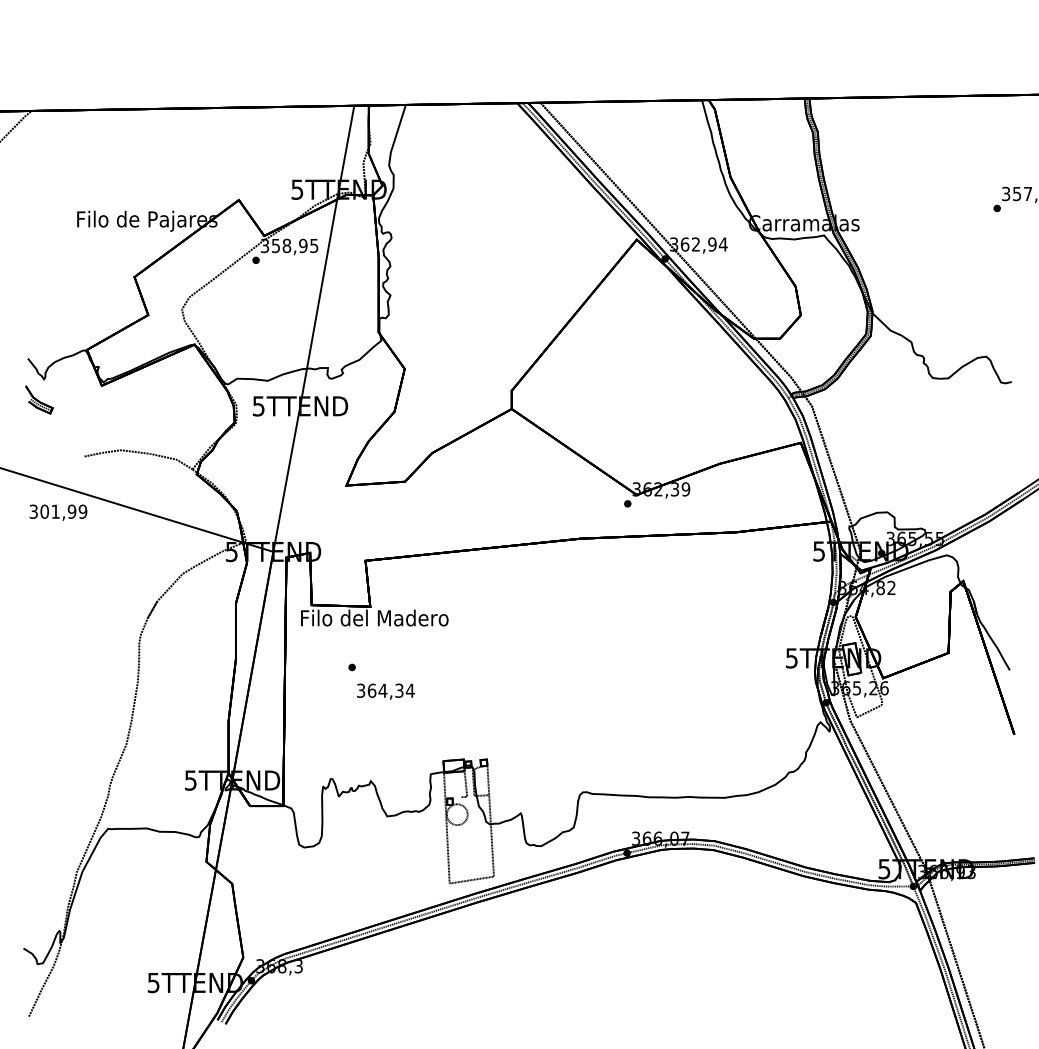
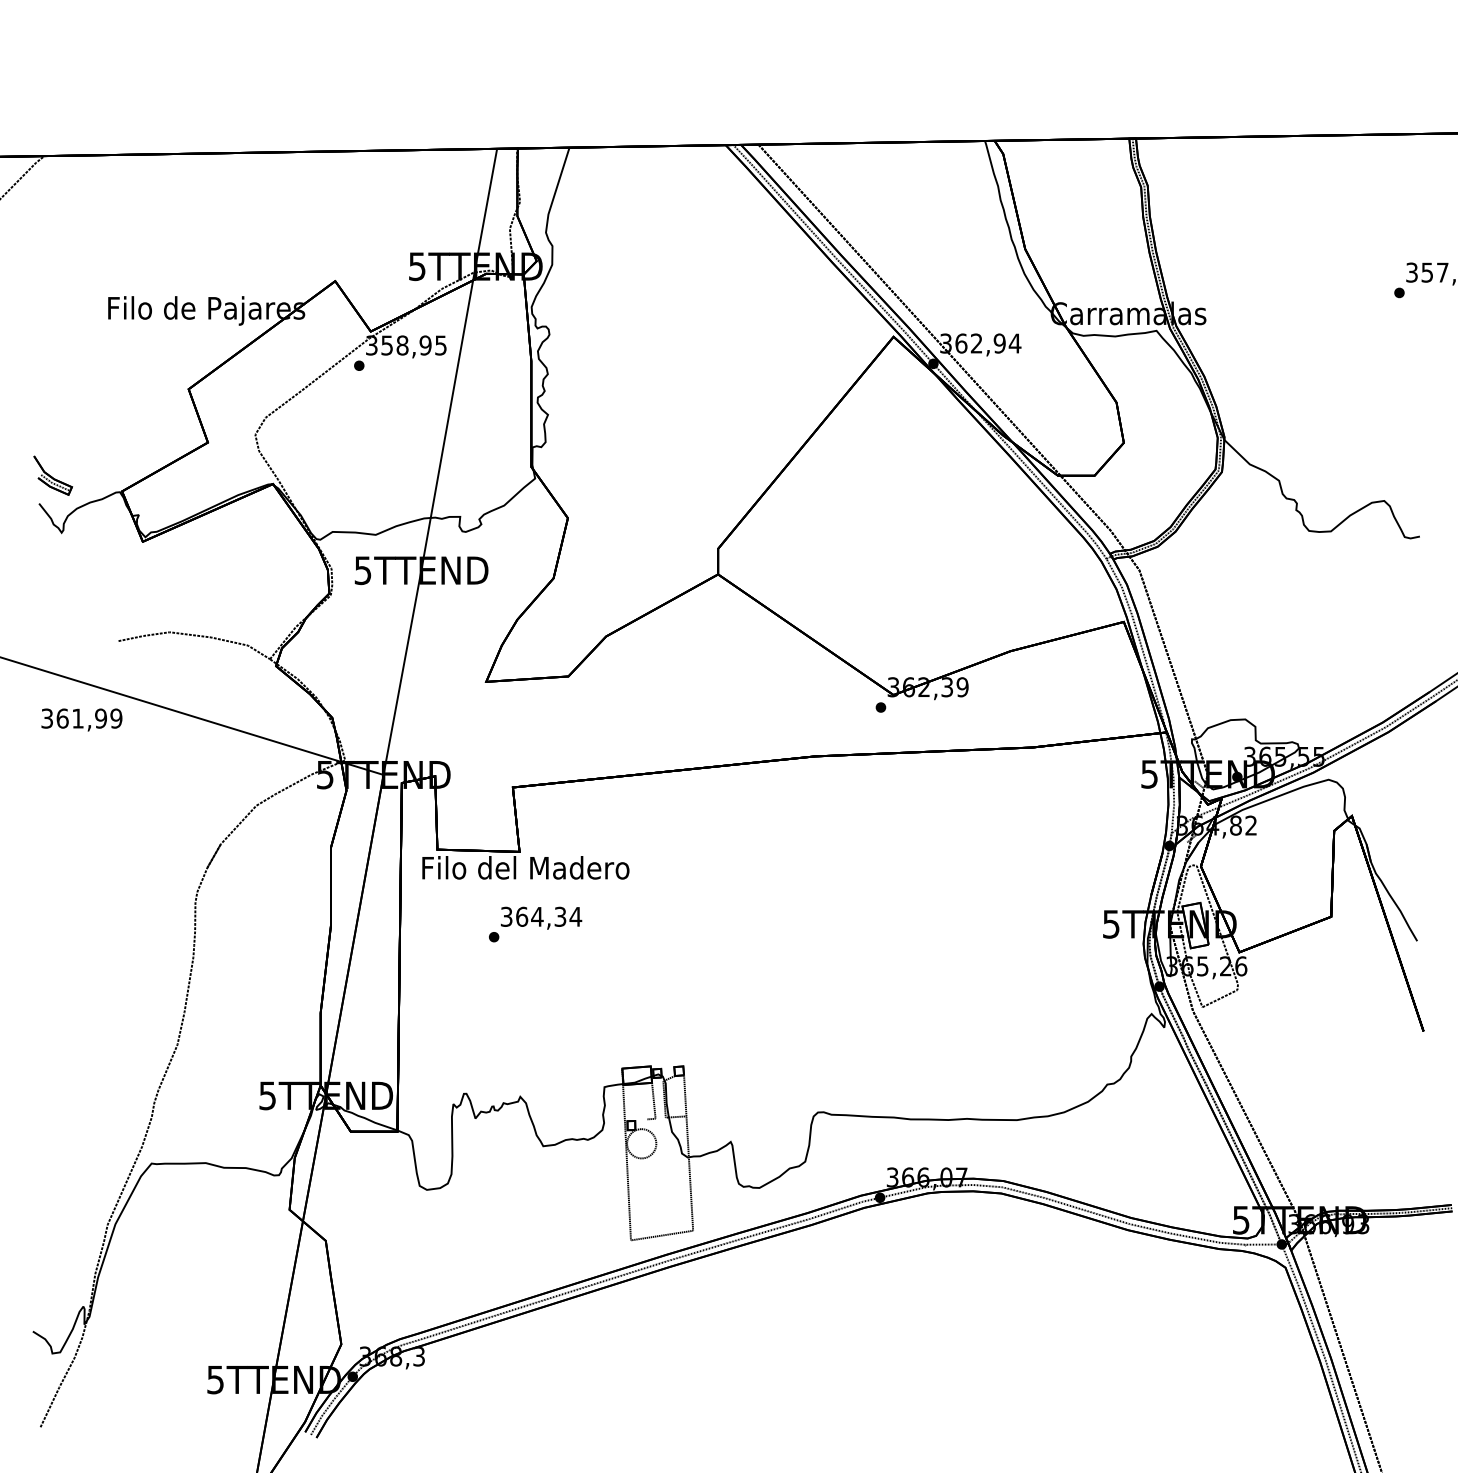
part: (39, 399) -> (53, 475), moved
text: (44, 511) -> (62, 718), 301,99 -> 361,99
text: (385, 691) -> (541, 917), moved

